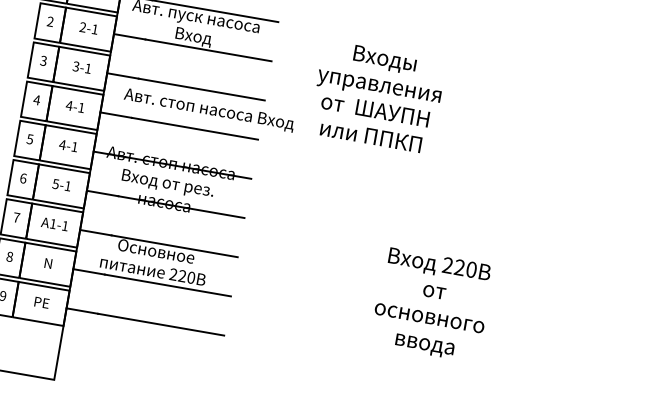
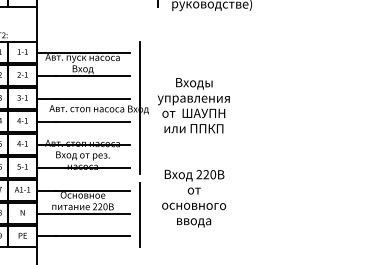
text: (377, 96) -> (193, 105), moved
line: (278, 120) -> (139, 108), added
line: (247, 300) -> (139, 214), added
text: (432, 304) -> (194, 198), moved

